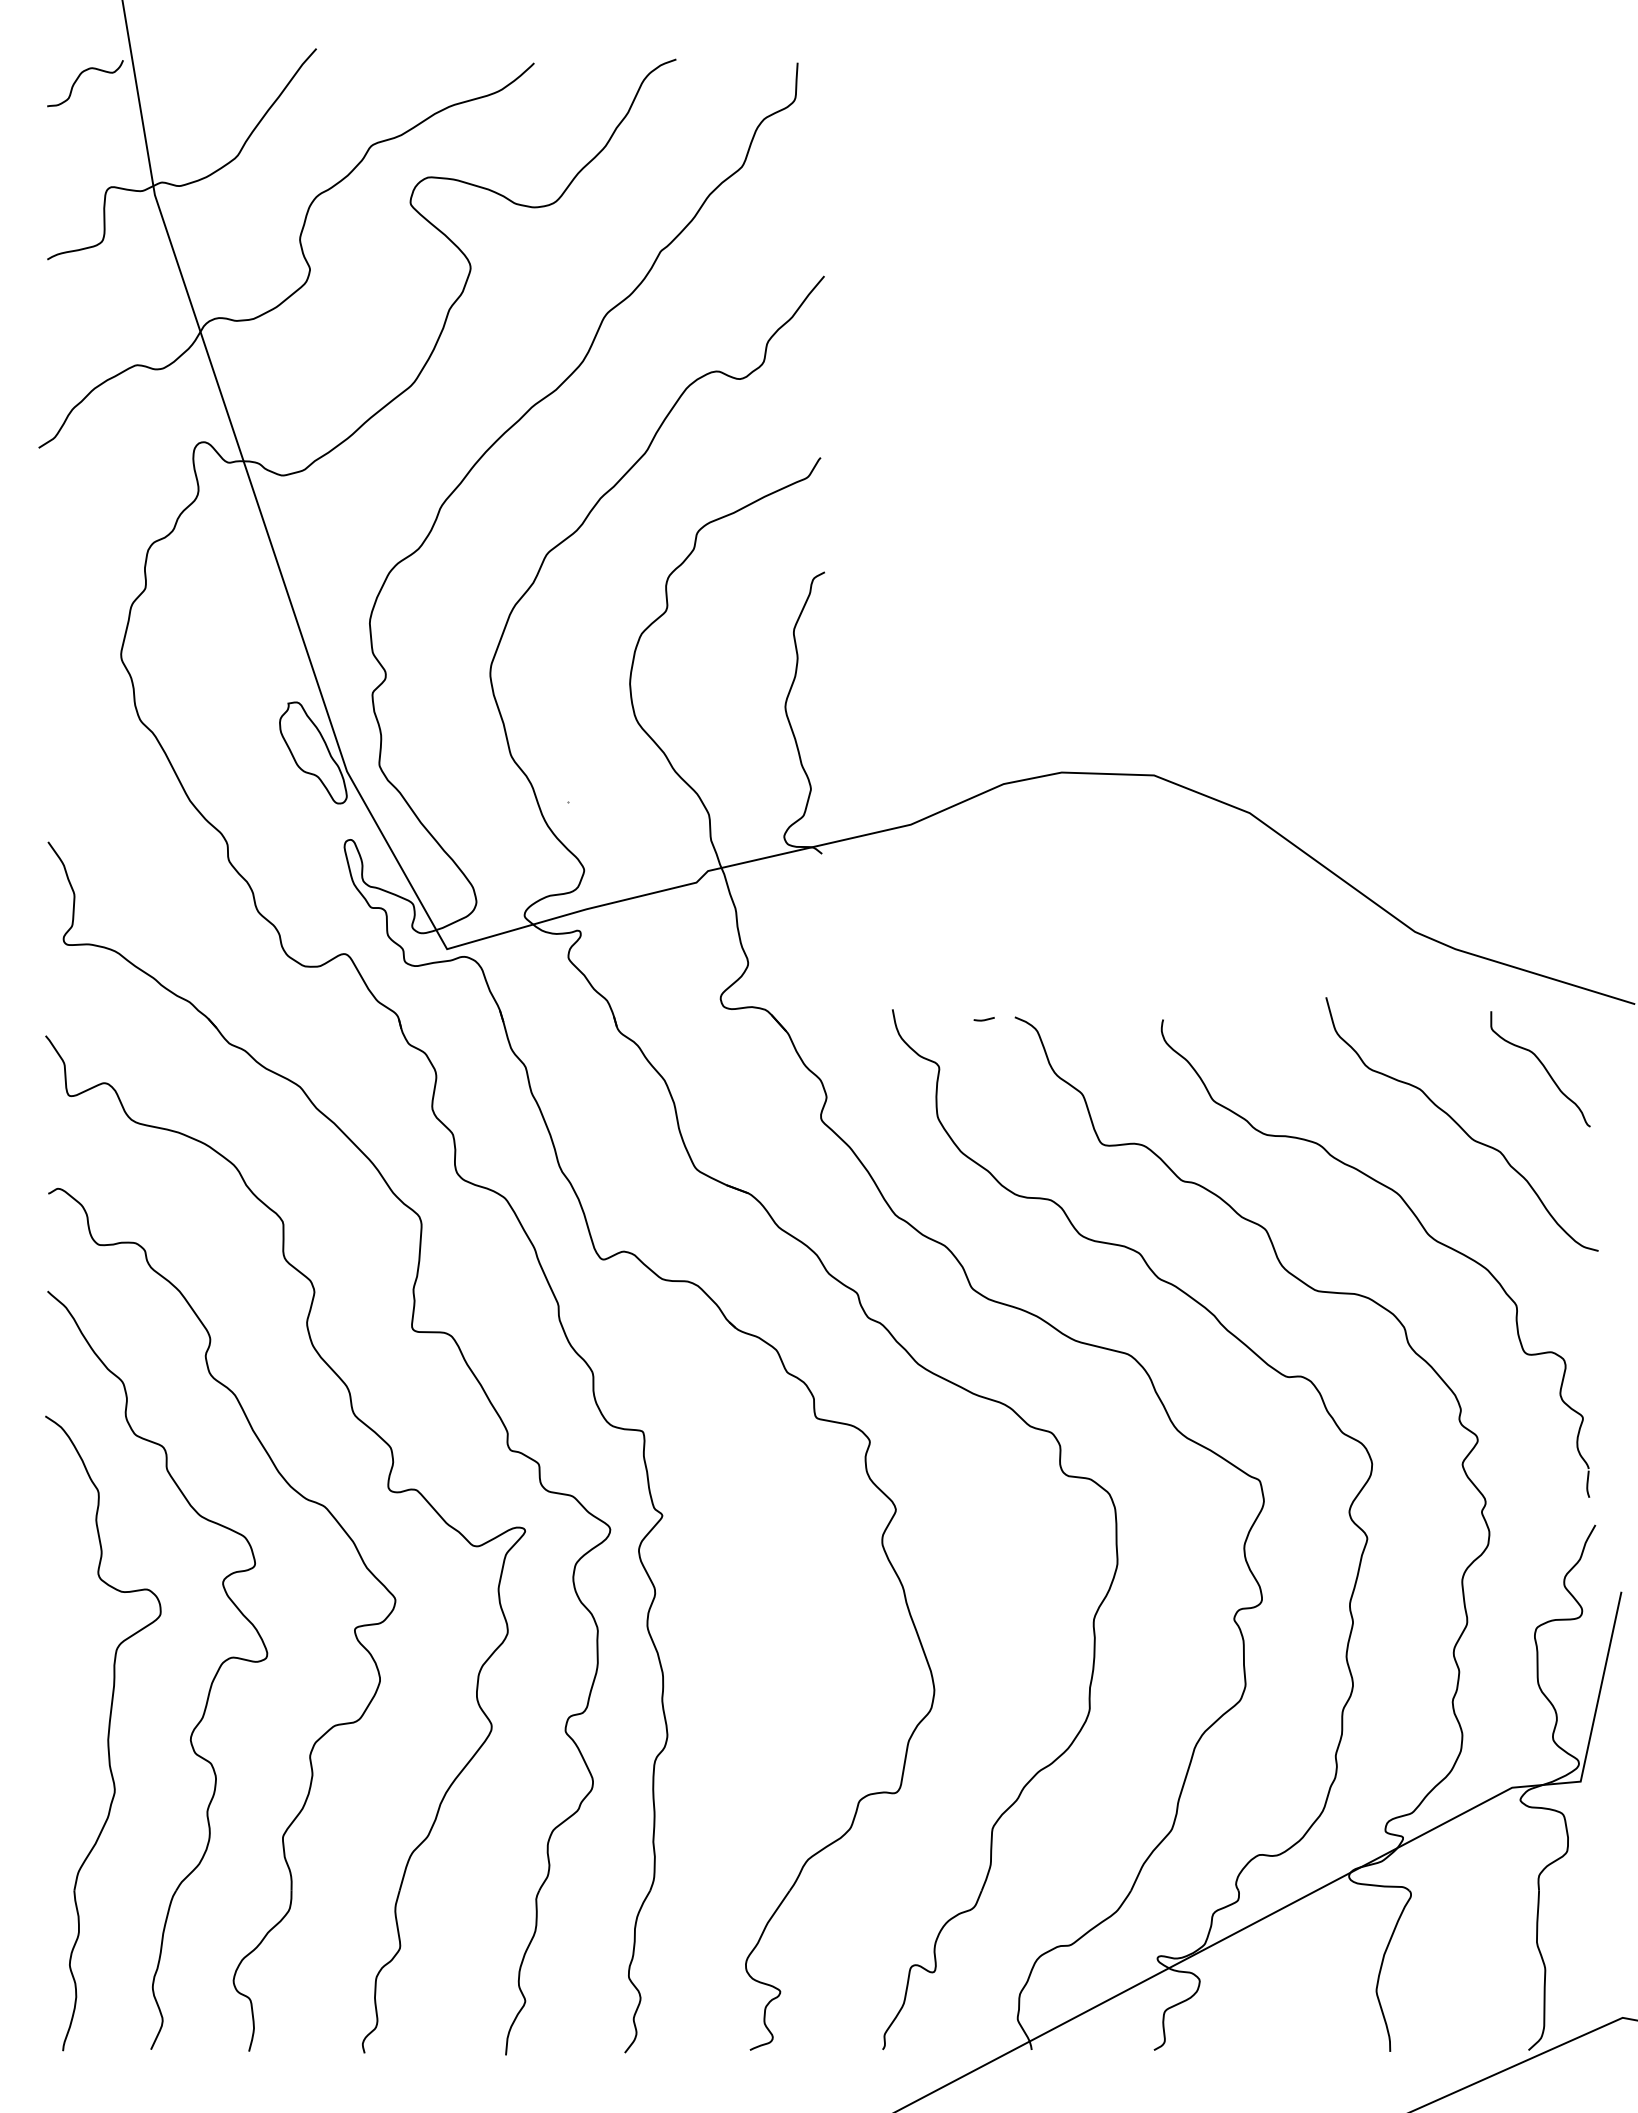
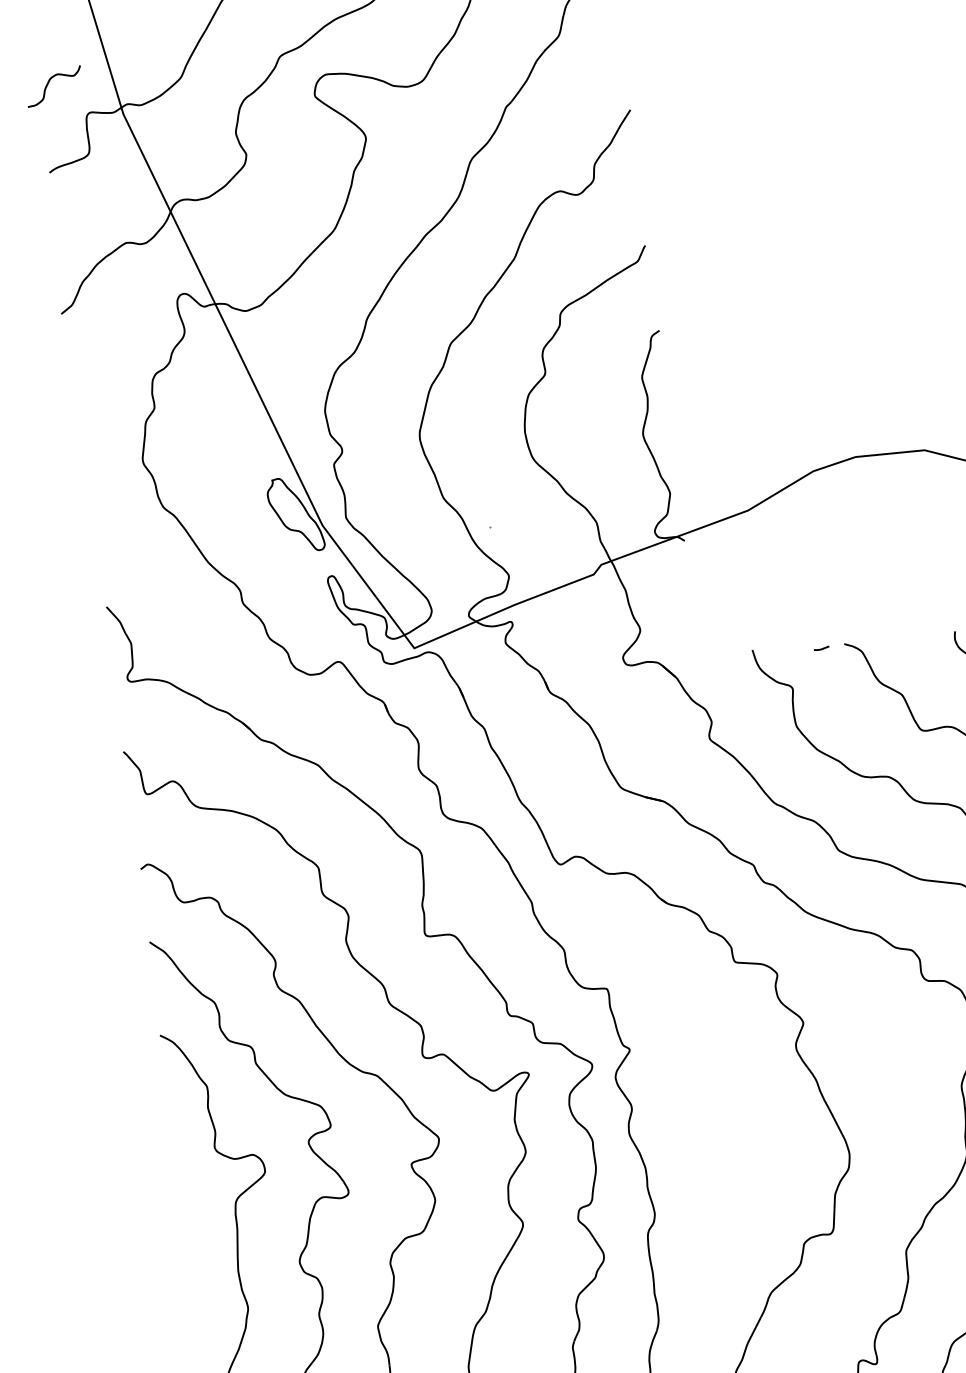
curve: (79, 77) -> (49, 82), moved

